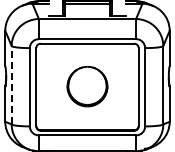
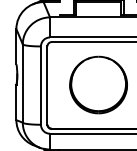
line: (11, 84) -> (22, 82), dashed -> solid
part: (87, 86) -> (98, 84), size x1.43

